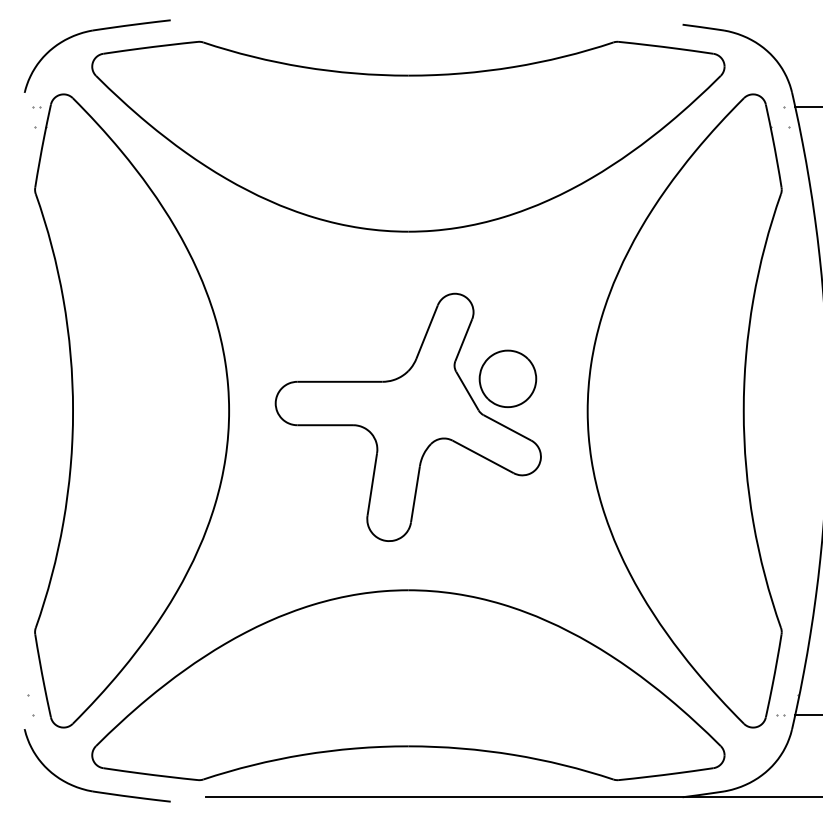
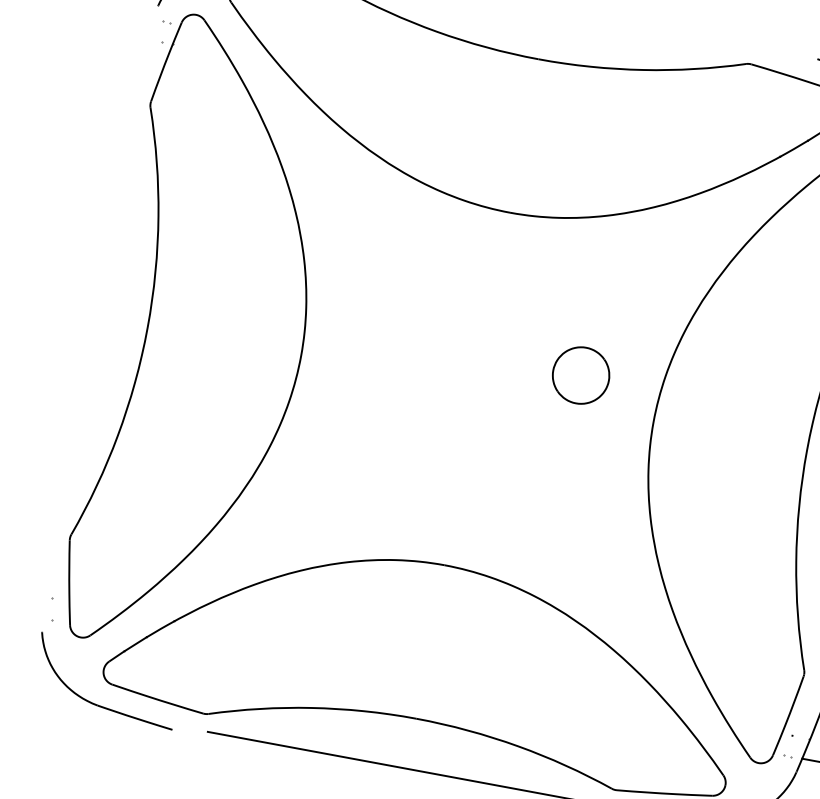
part: (407, 416) -> (475, 394), removed

